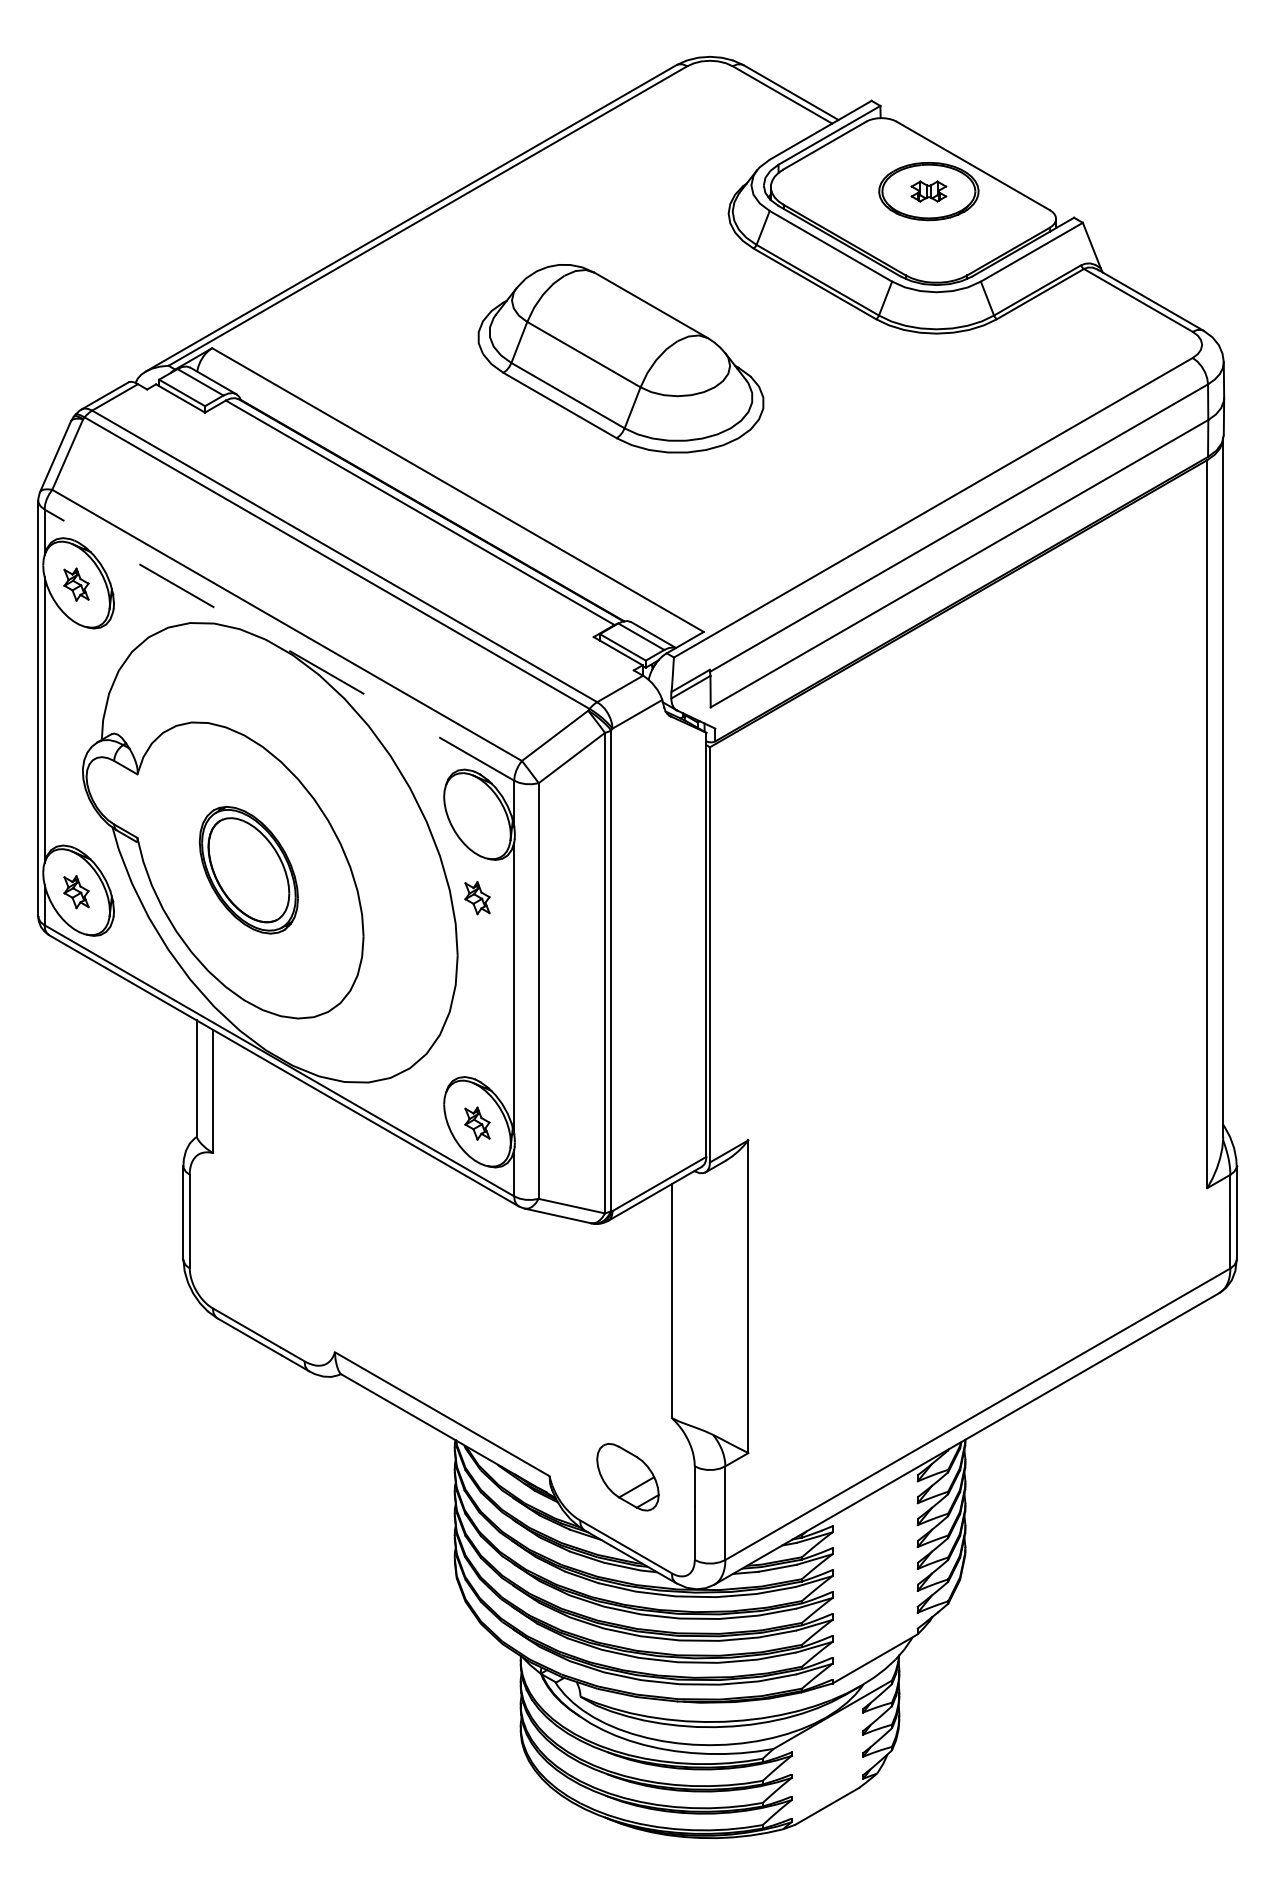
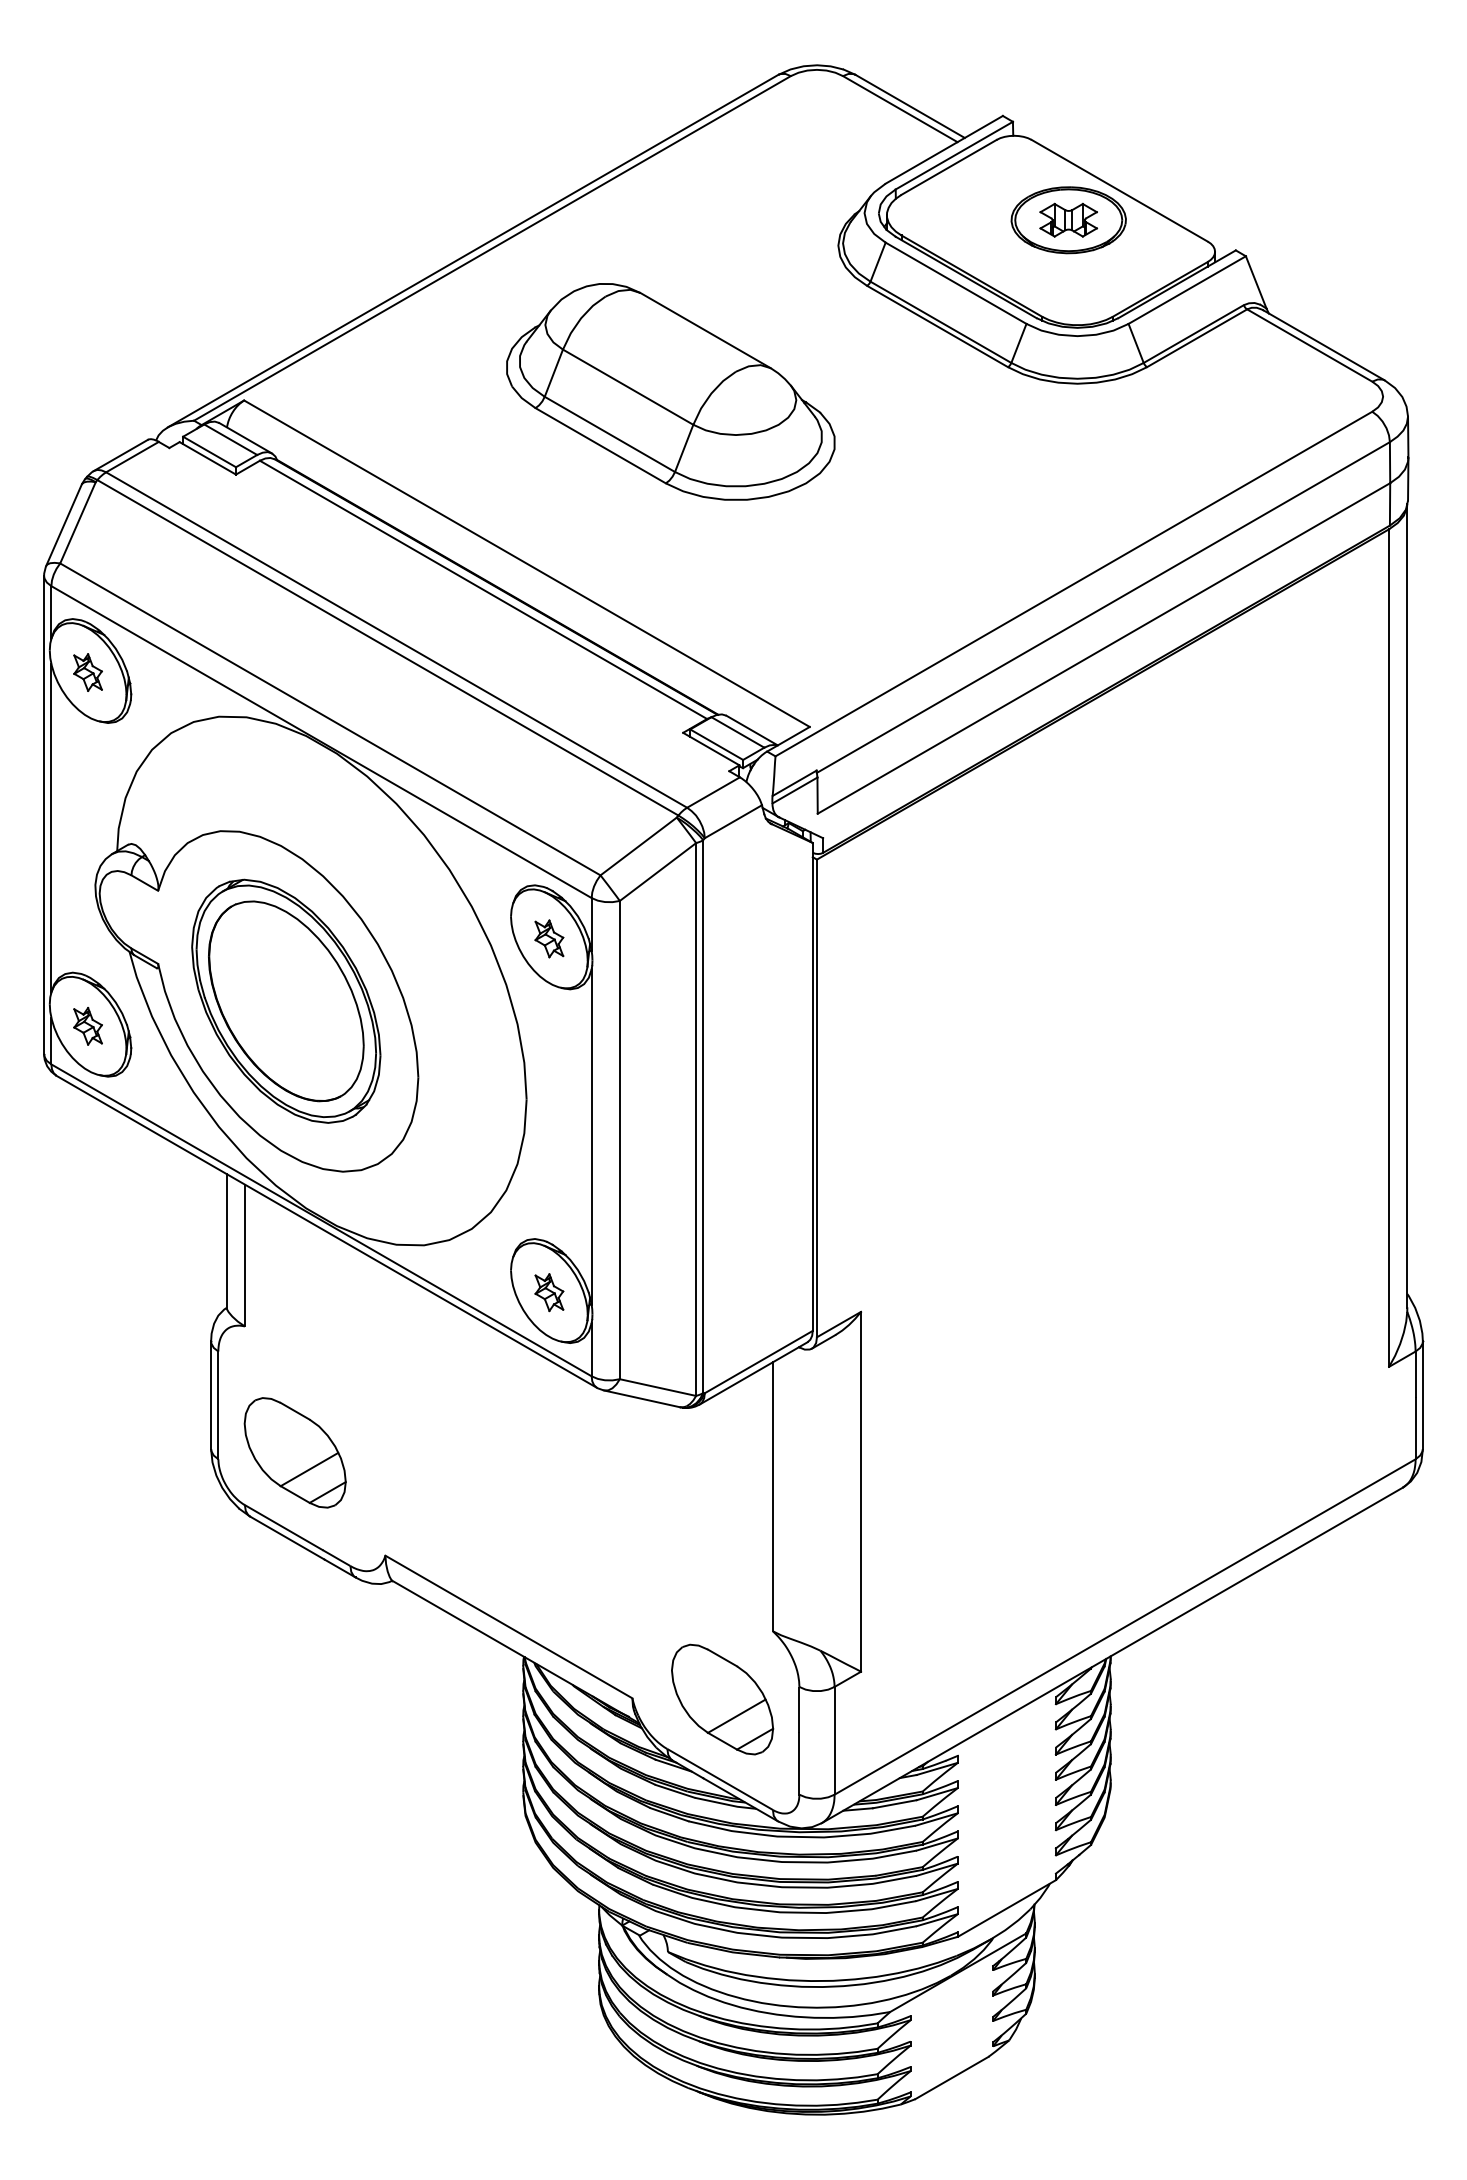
part: (928, 191) -> (1068, 220), size x1.43
part: (620, 358) -> (670, 391), moved
line: (278, 644) -> (320, 741), dashed -> solid
part: (248, 869) -> (285, 1000), size x1.67
part: (477, 898) -> (549, 939), moved
part: (256, 1262) -> (295, 1452), added
part: (627, 1476) -> (721, 1698), size x1.43

